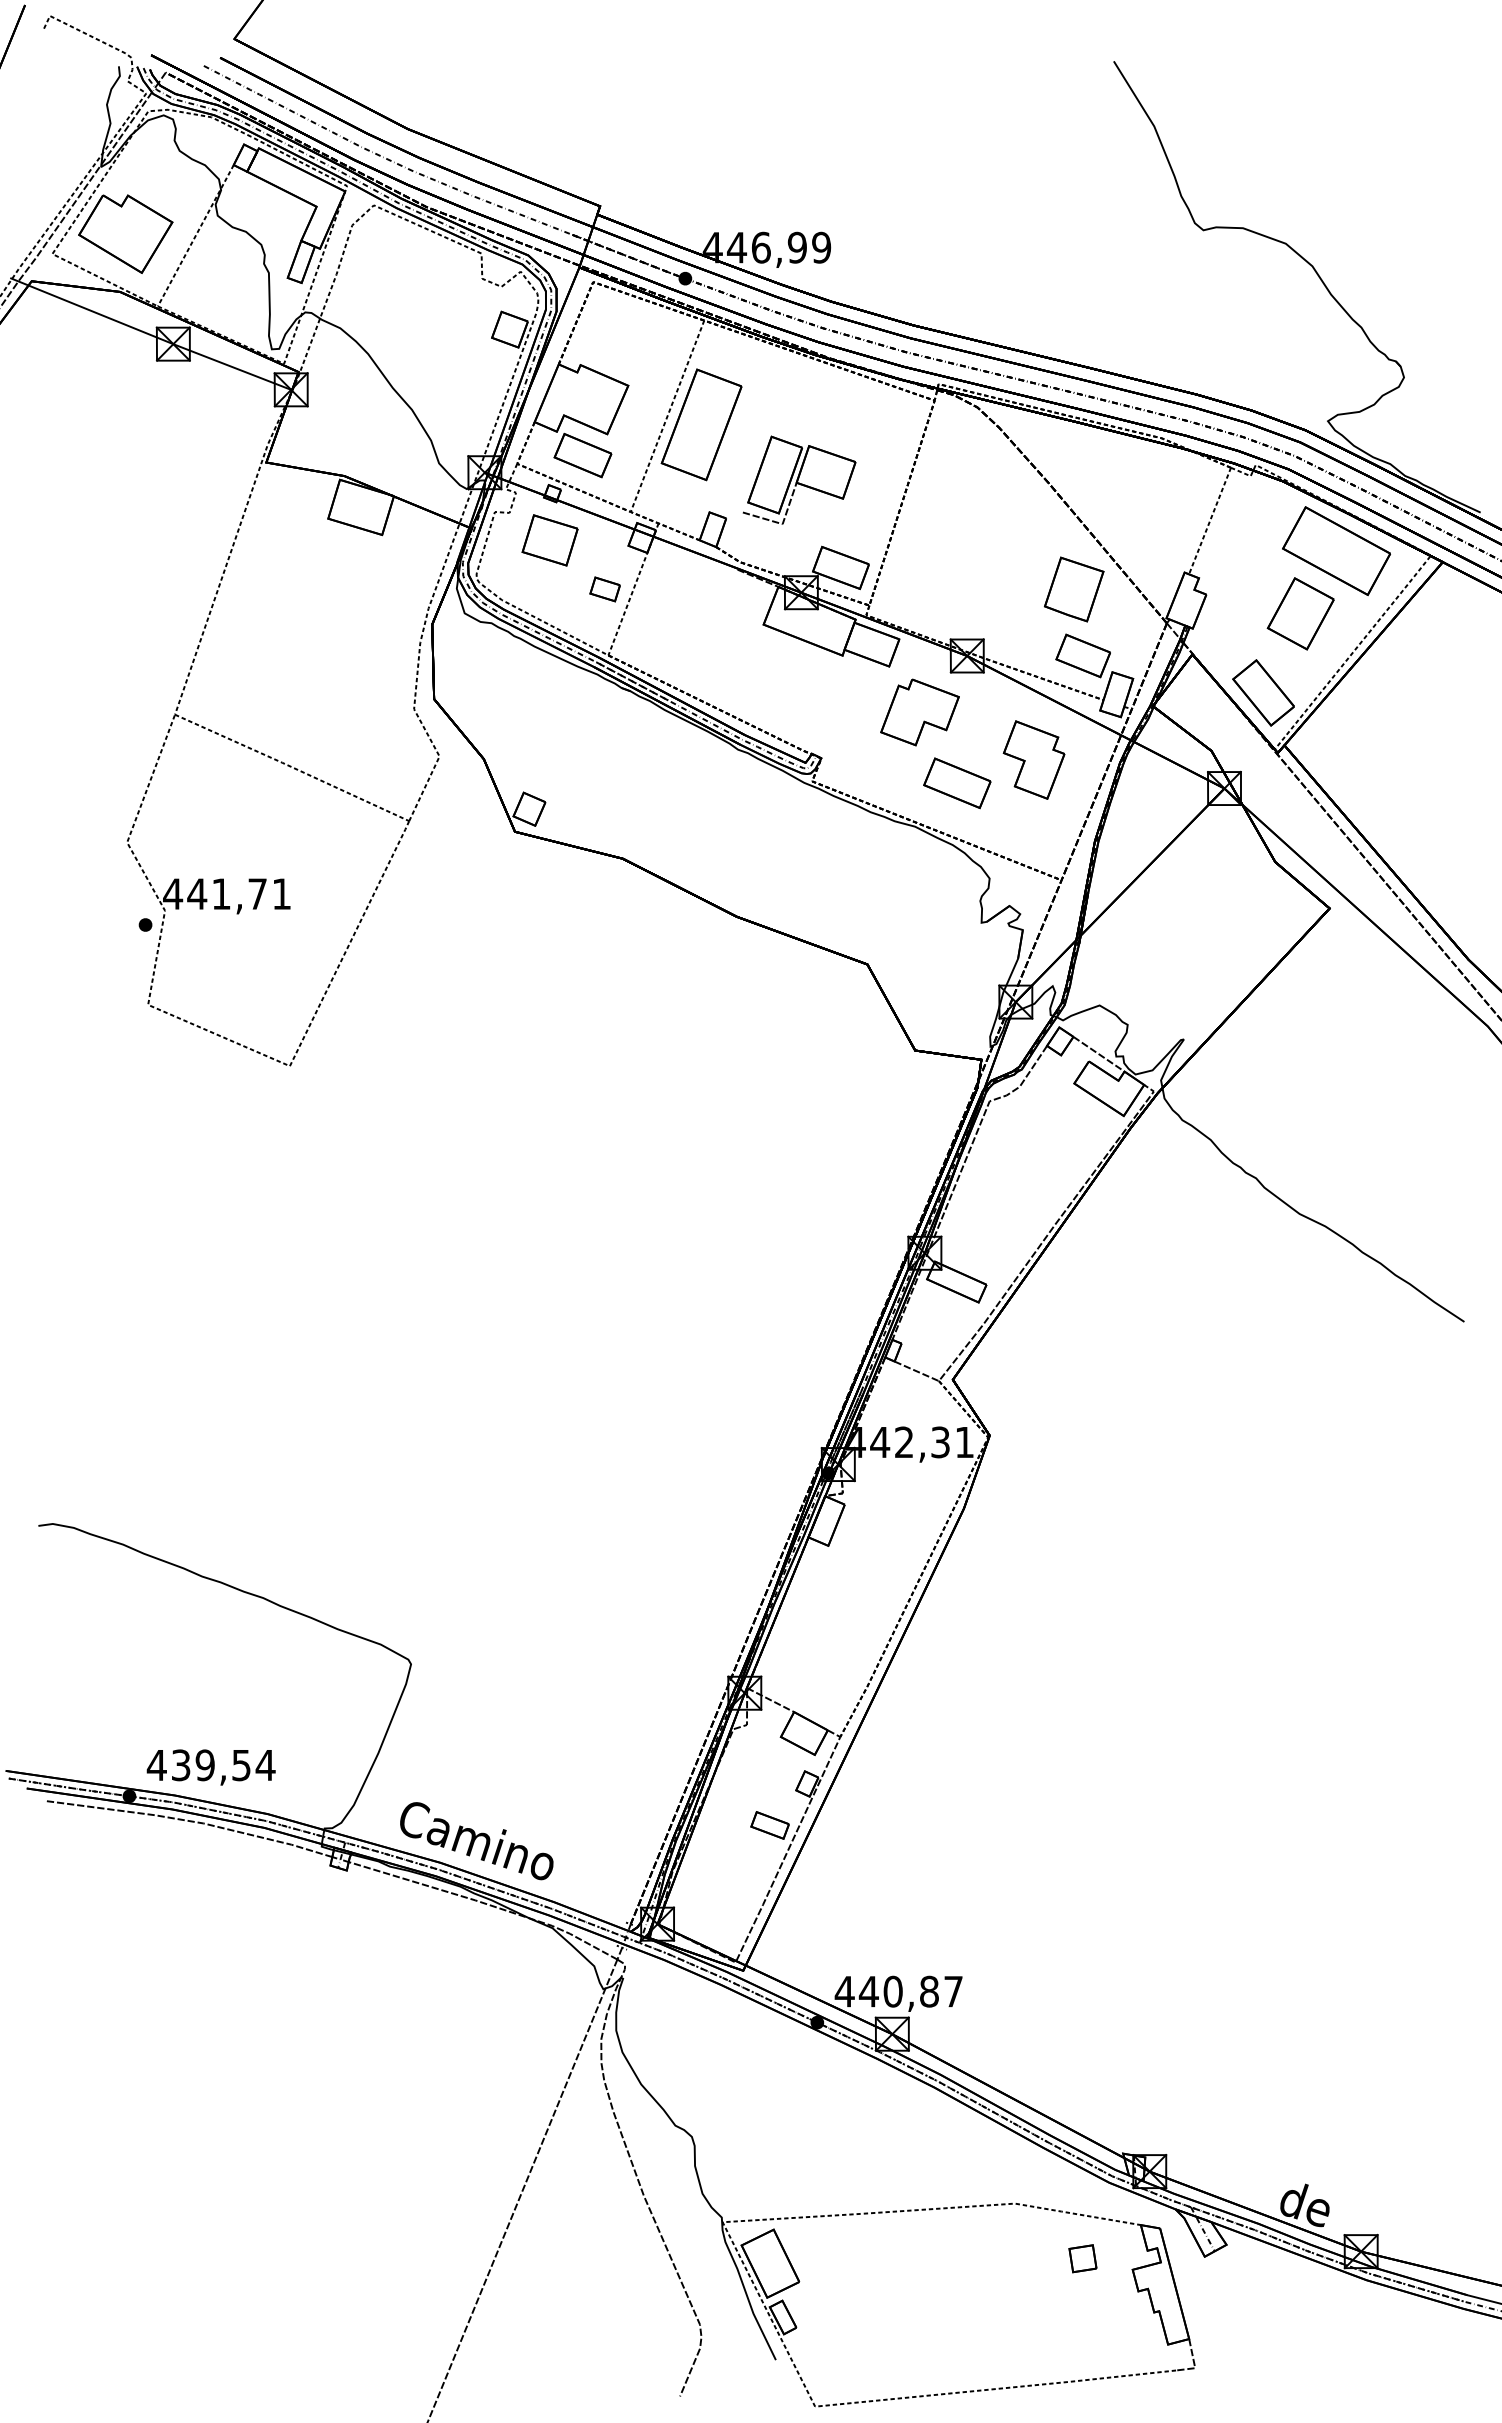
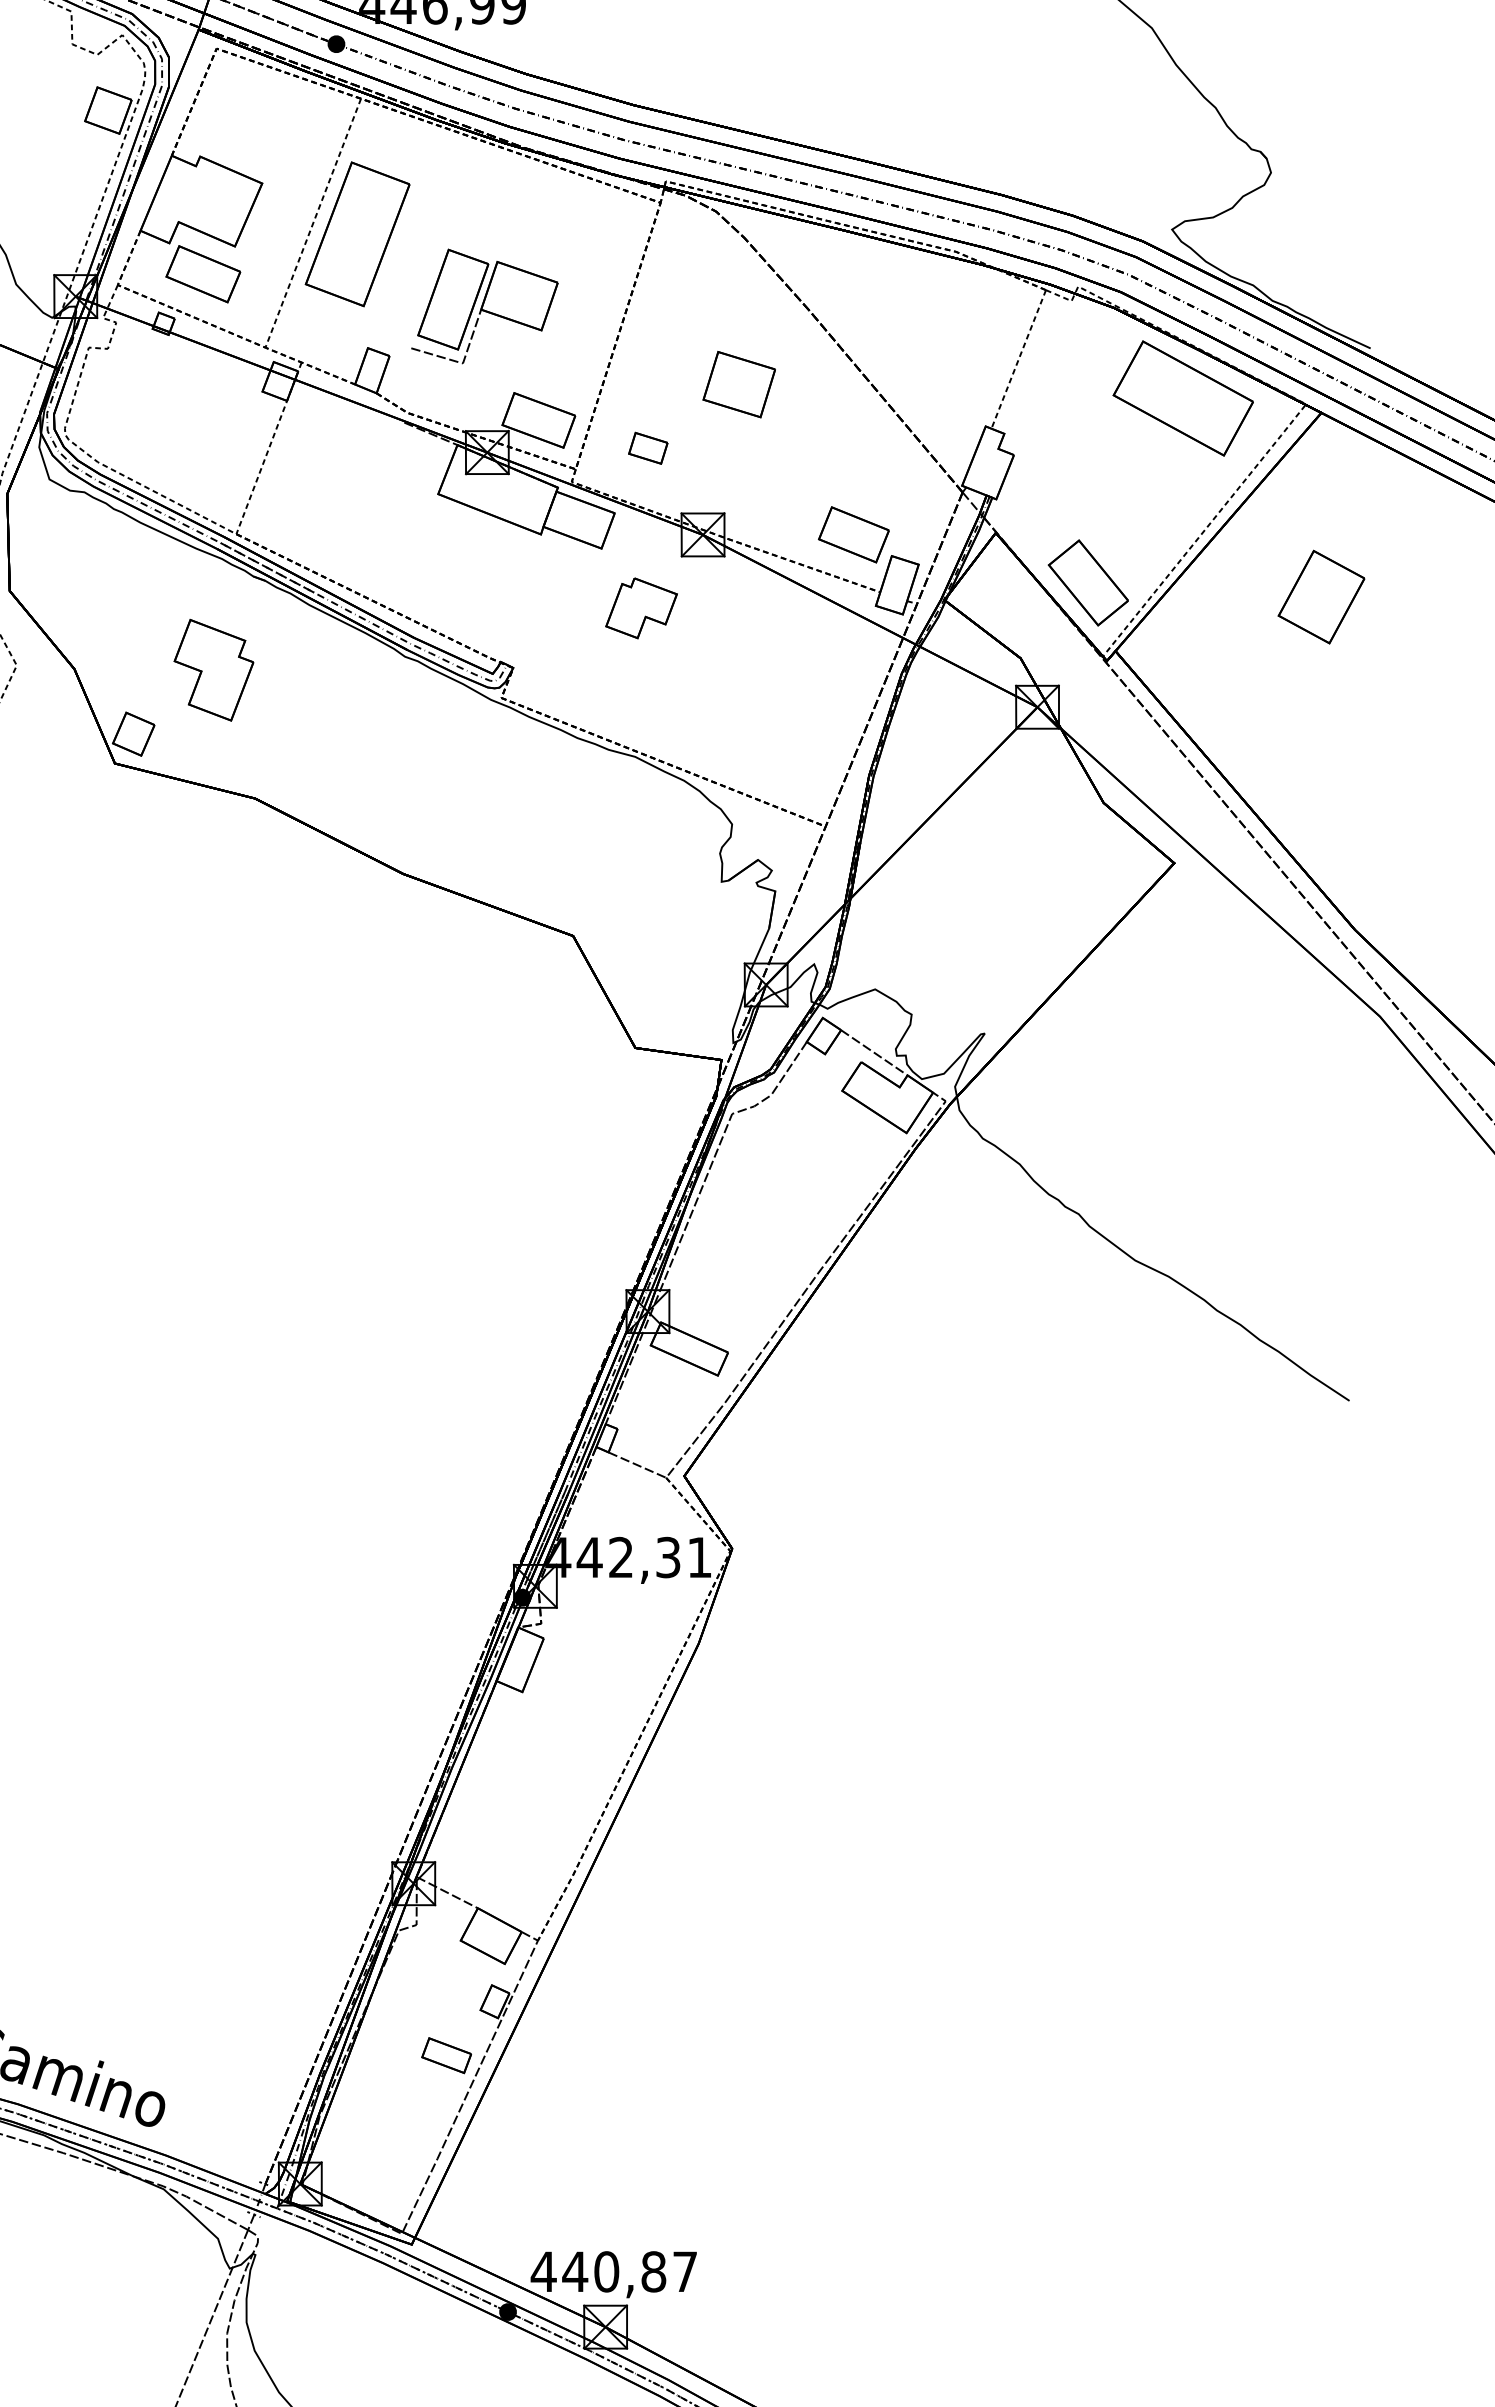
part: (549, 540) -> (738, 384), moved
part: (604, 589) -> (647, 448), moved
part: (1073, 589) -> (841, 448), removed
part: (1300, 613) -> (1321, 596), moved
part: (919, 712) -> (640, 608), size x0.7
part: (1033, 759) -> (213, 669), moved
part: (957, 783) -> (690, 700), removed

